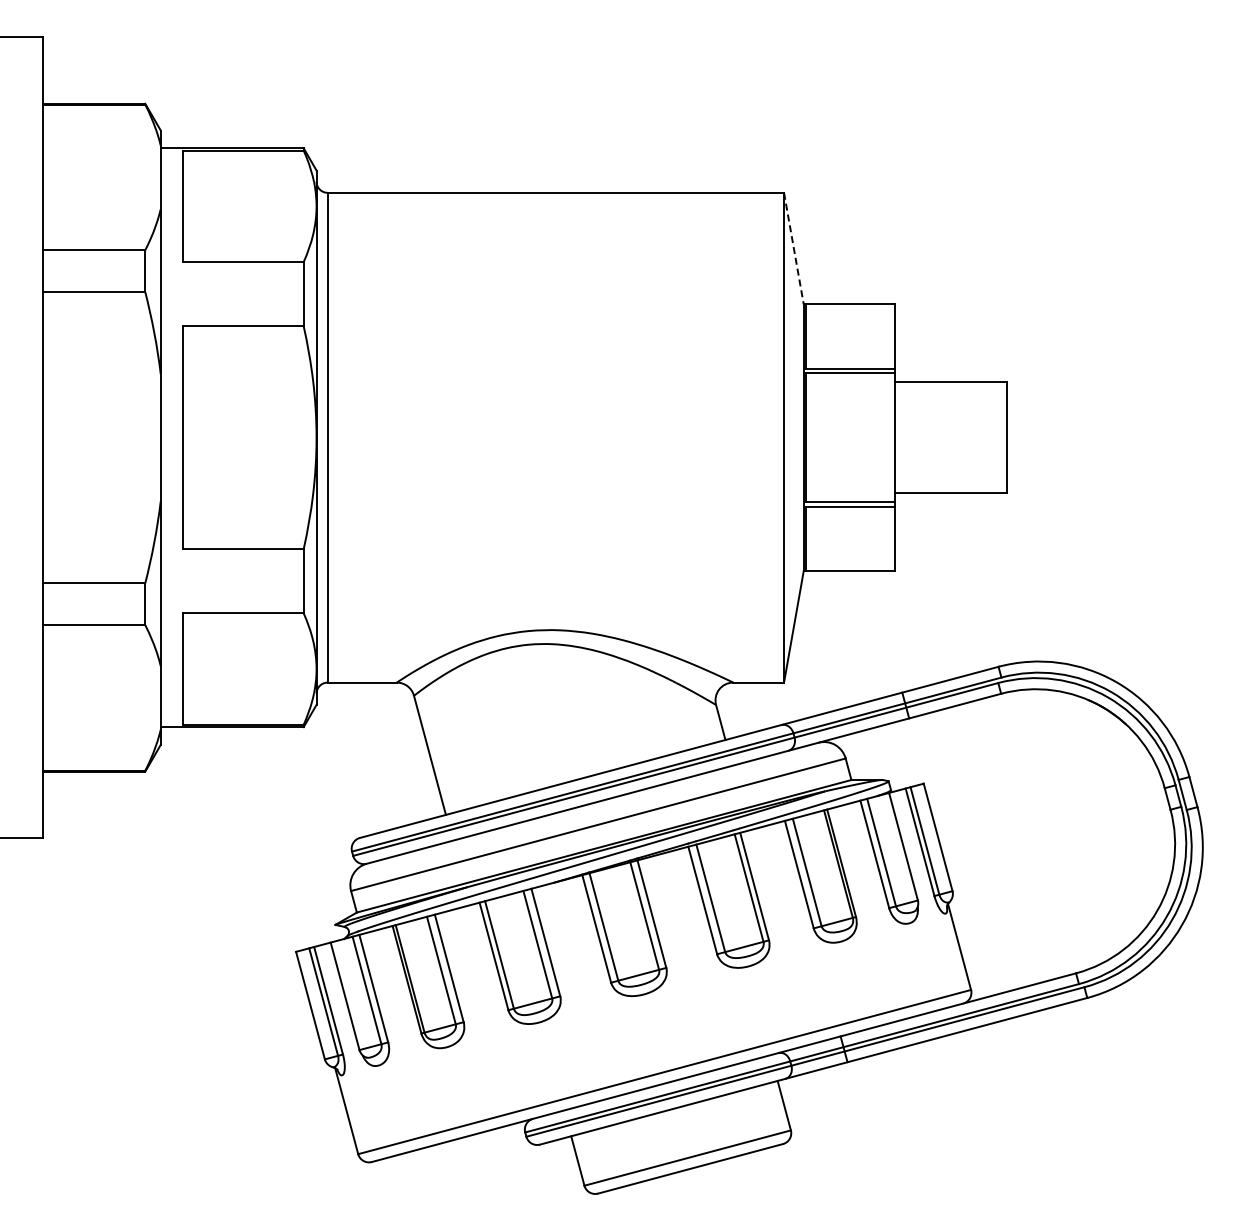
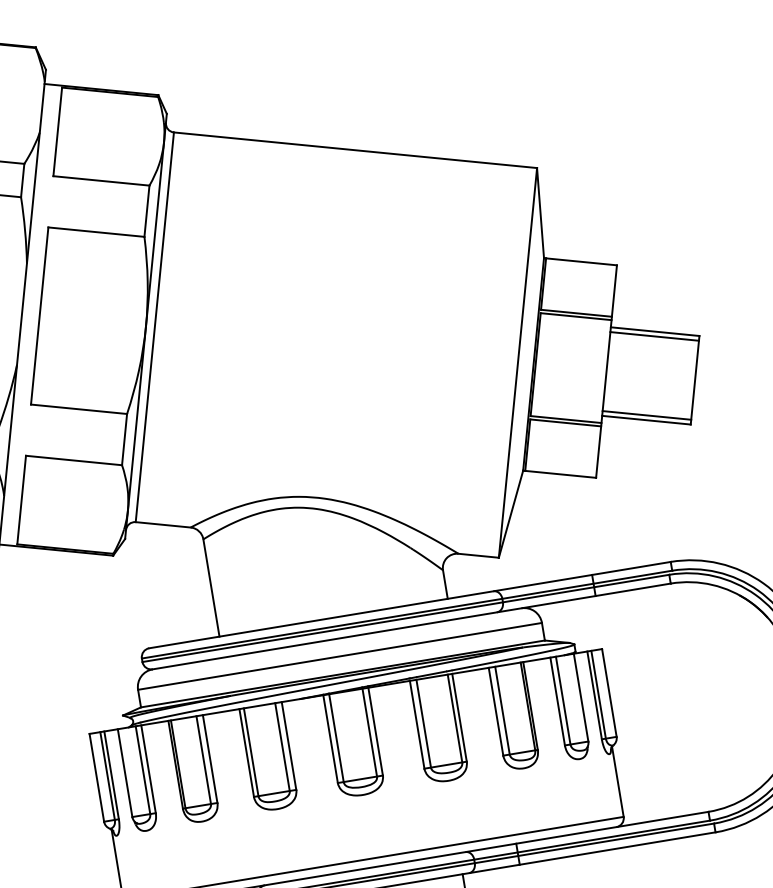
line: (793, 248) -> (540, 213), dashed -> solid
line: (950, 388) -> (654, 336), added
line: (950, 487) -> (646, 415), added

